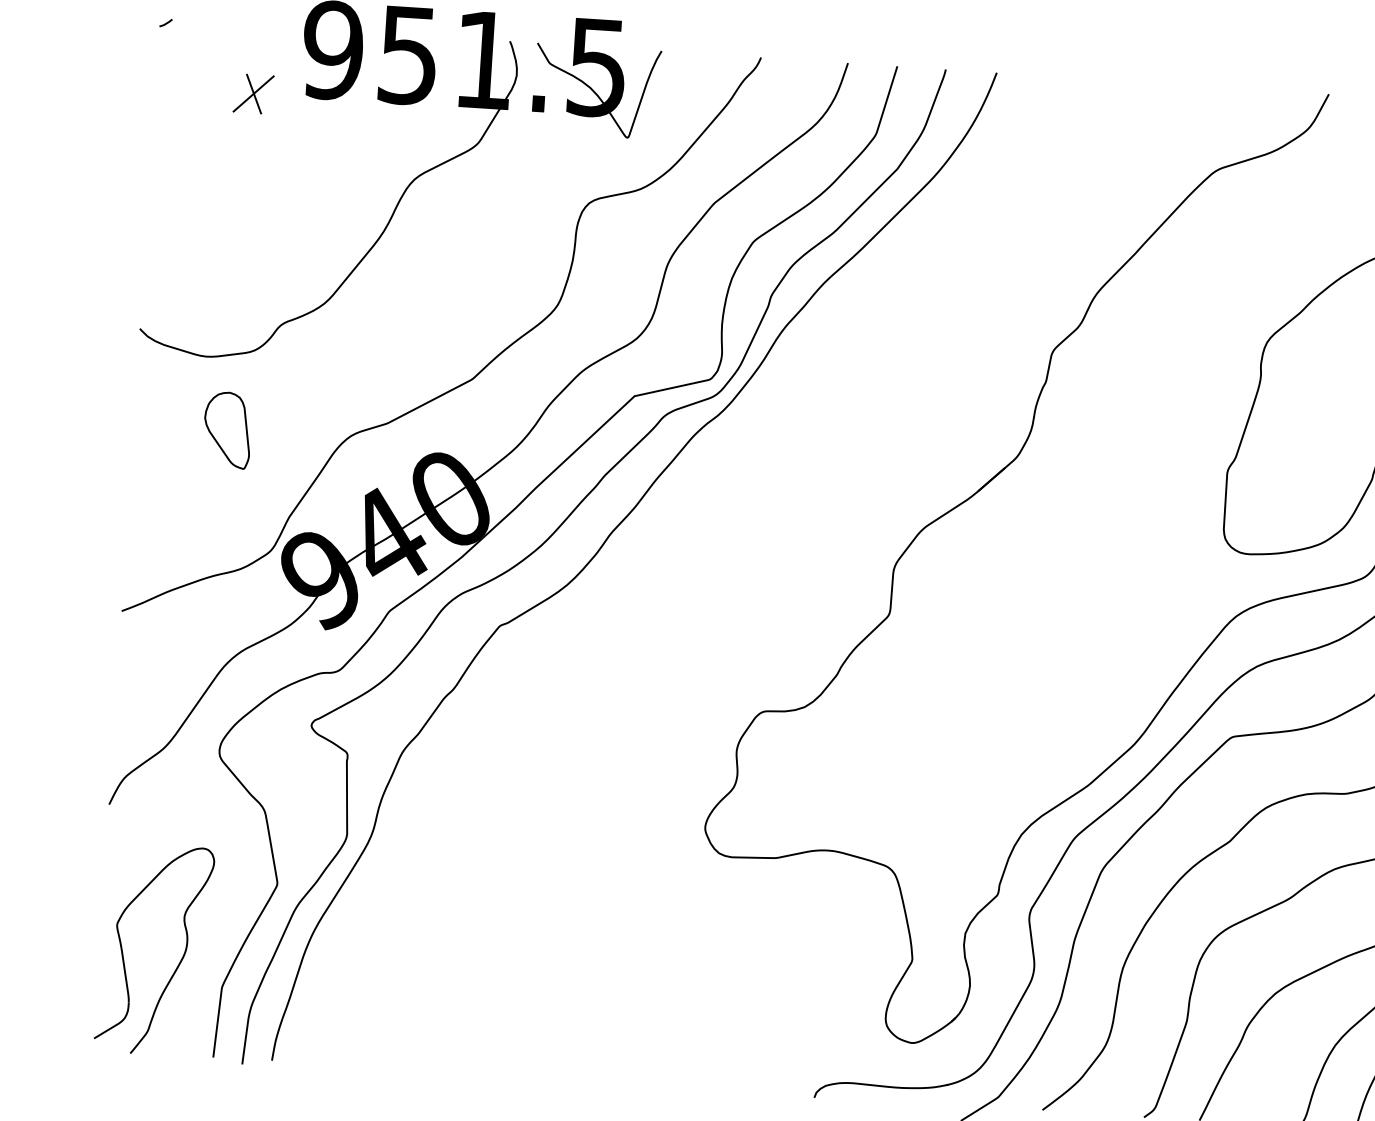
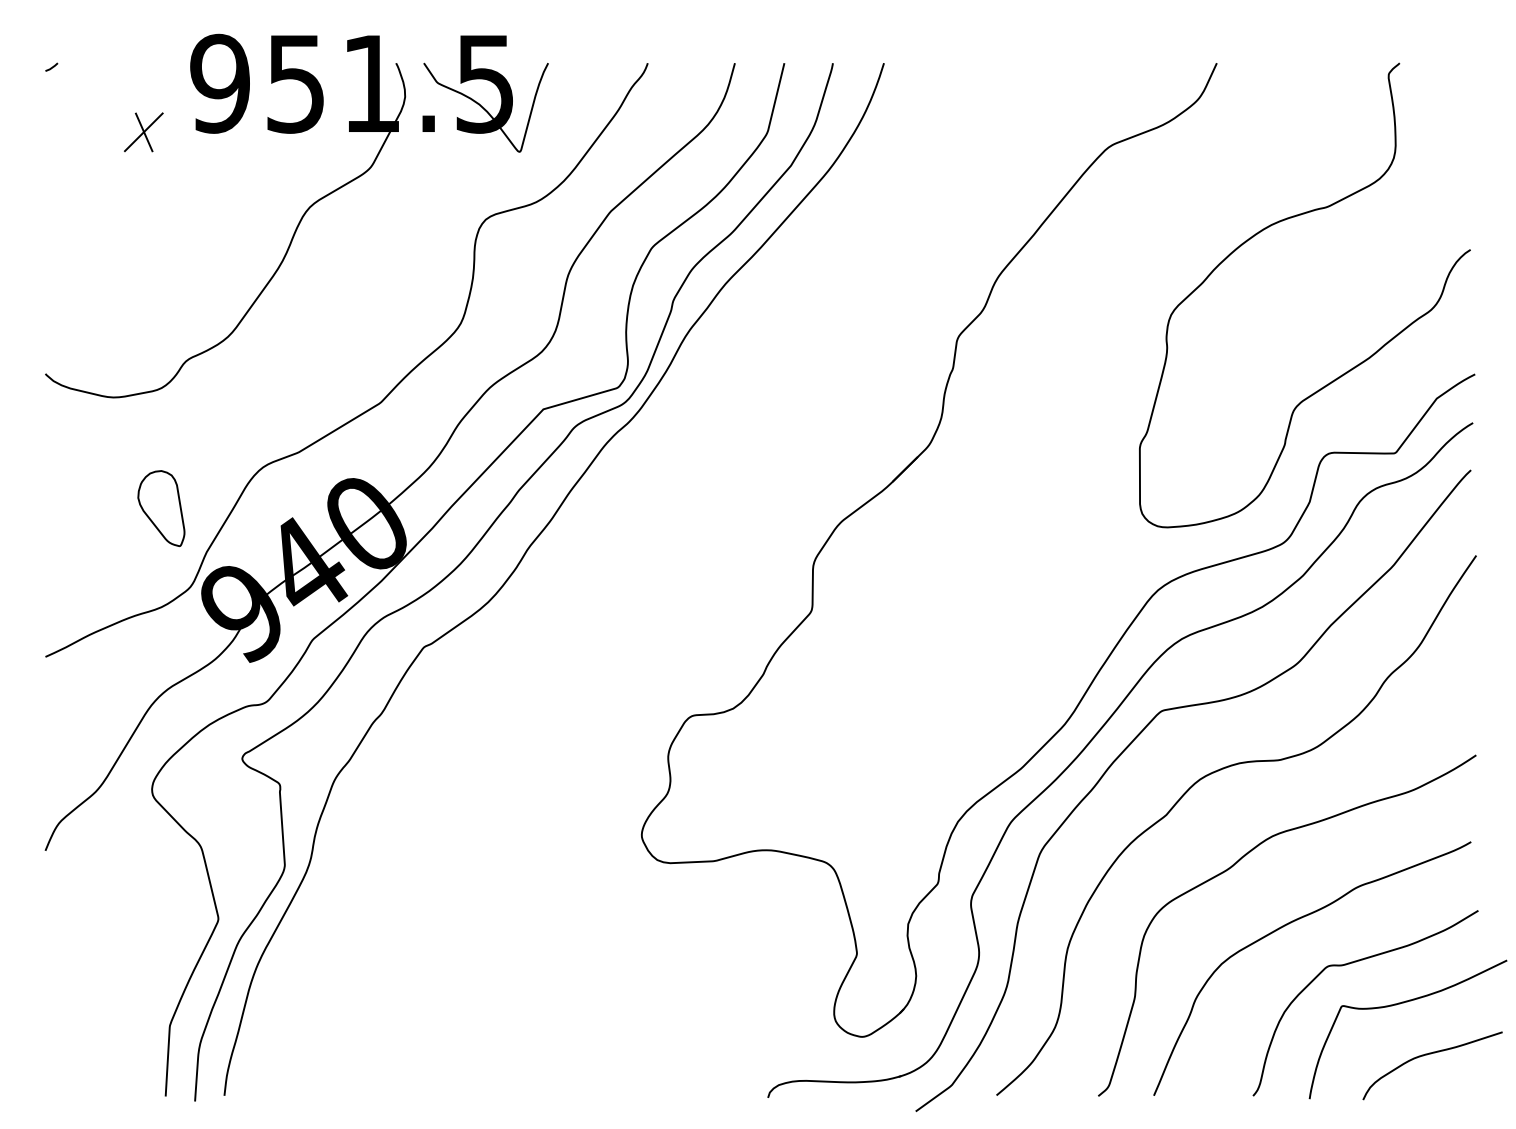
part: (227, 430) -> (161, 508), moved
part: (179, 962) -> (125, 1003), removed

